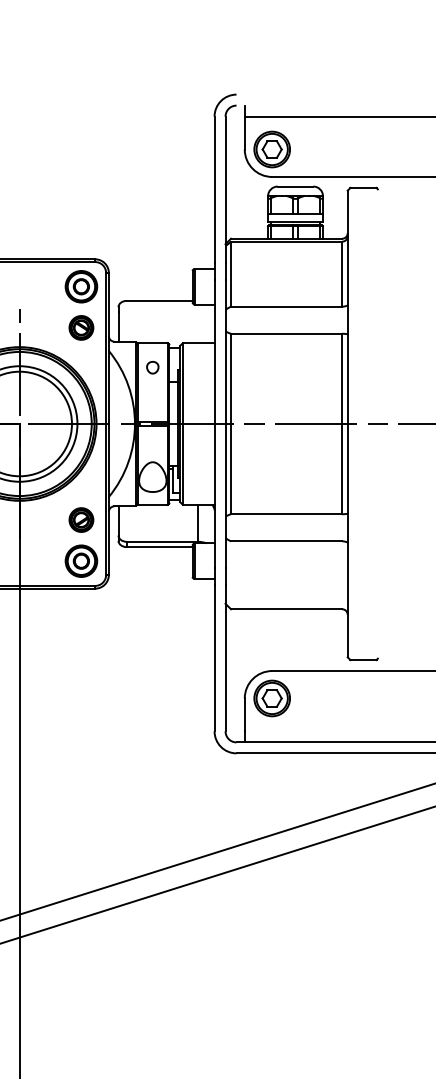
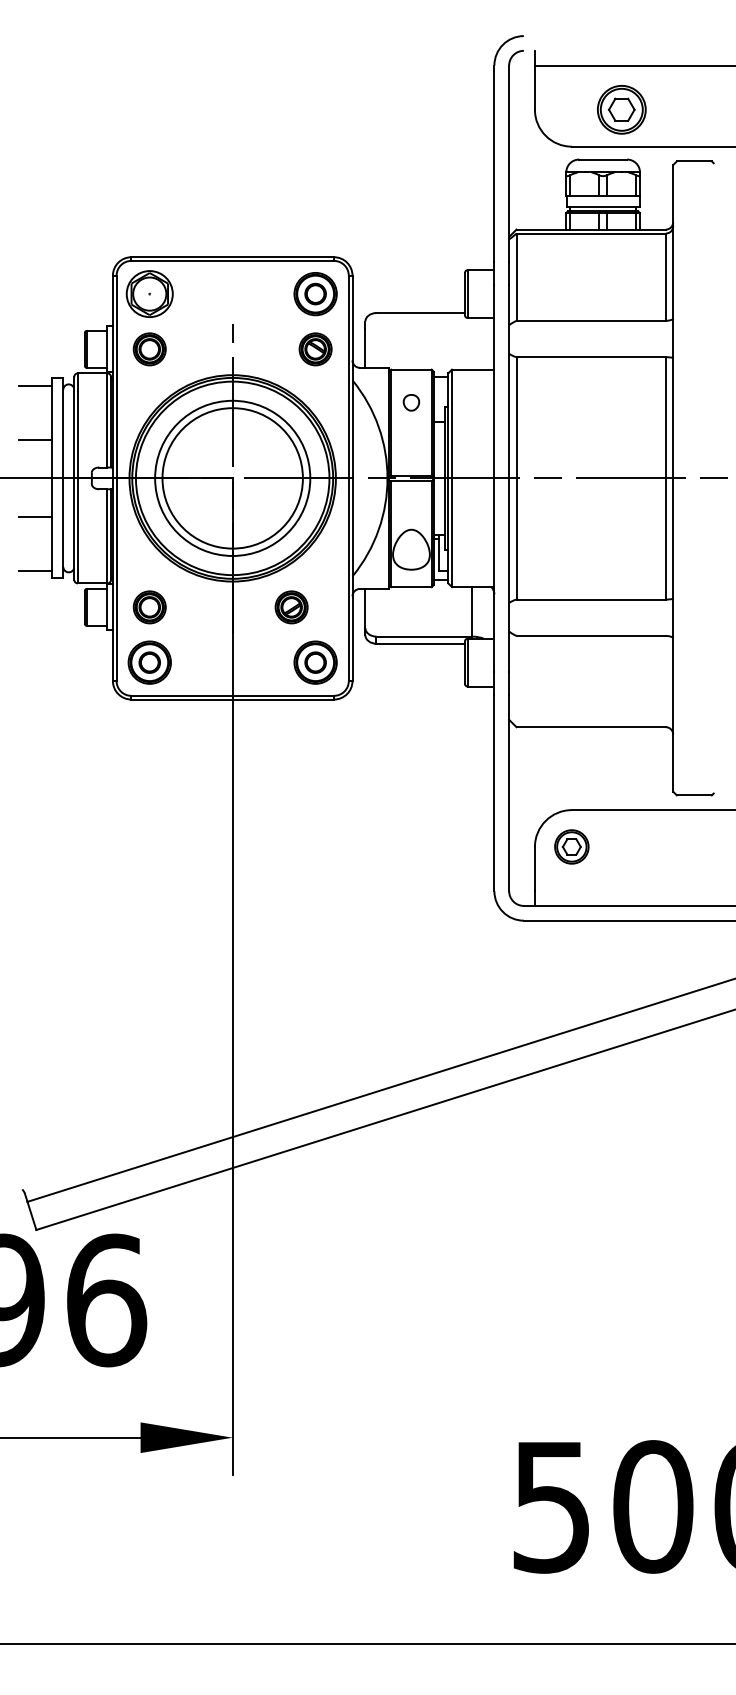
part: (271, 149) -> (621, 109), moved
part: (81, 520) -> (291, 607), moved
part: (271, 698) -> (571, 846), size x0.7

